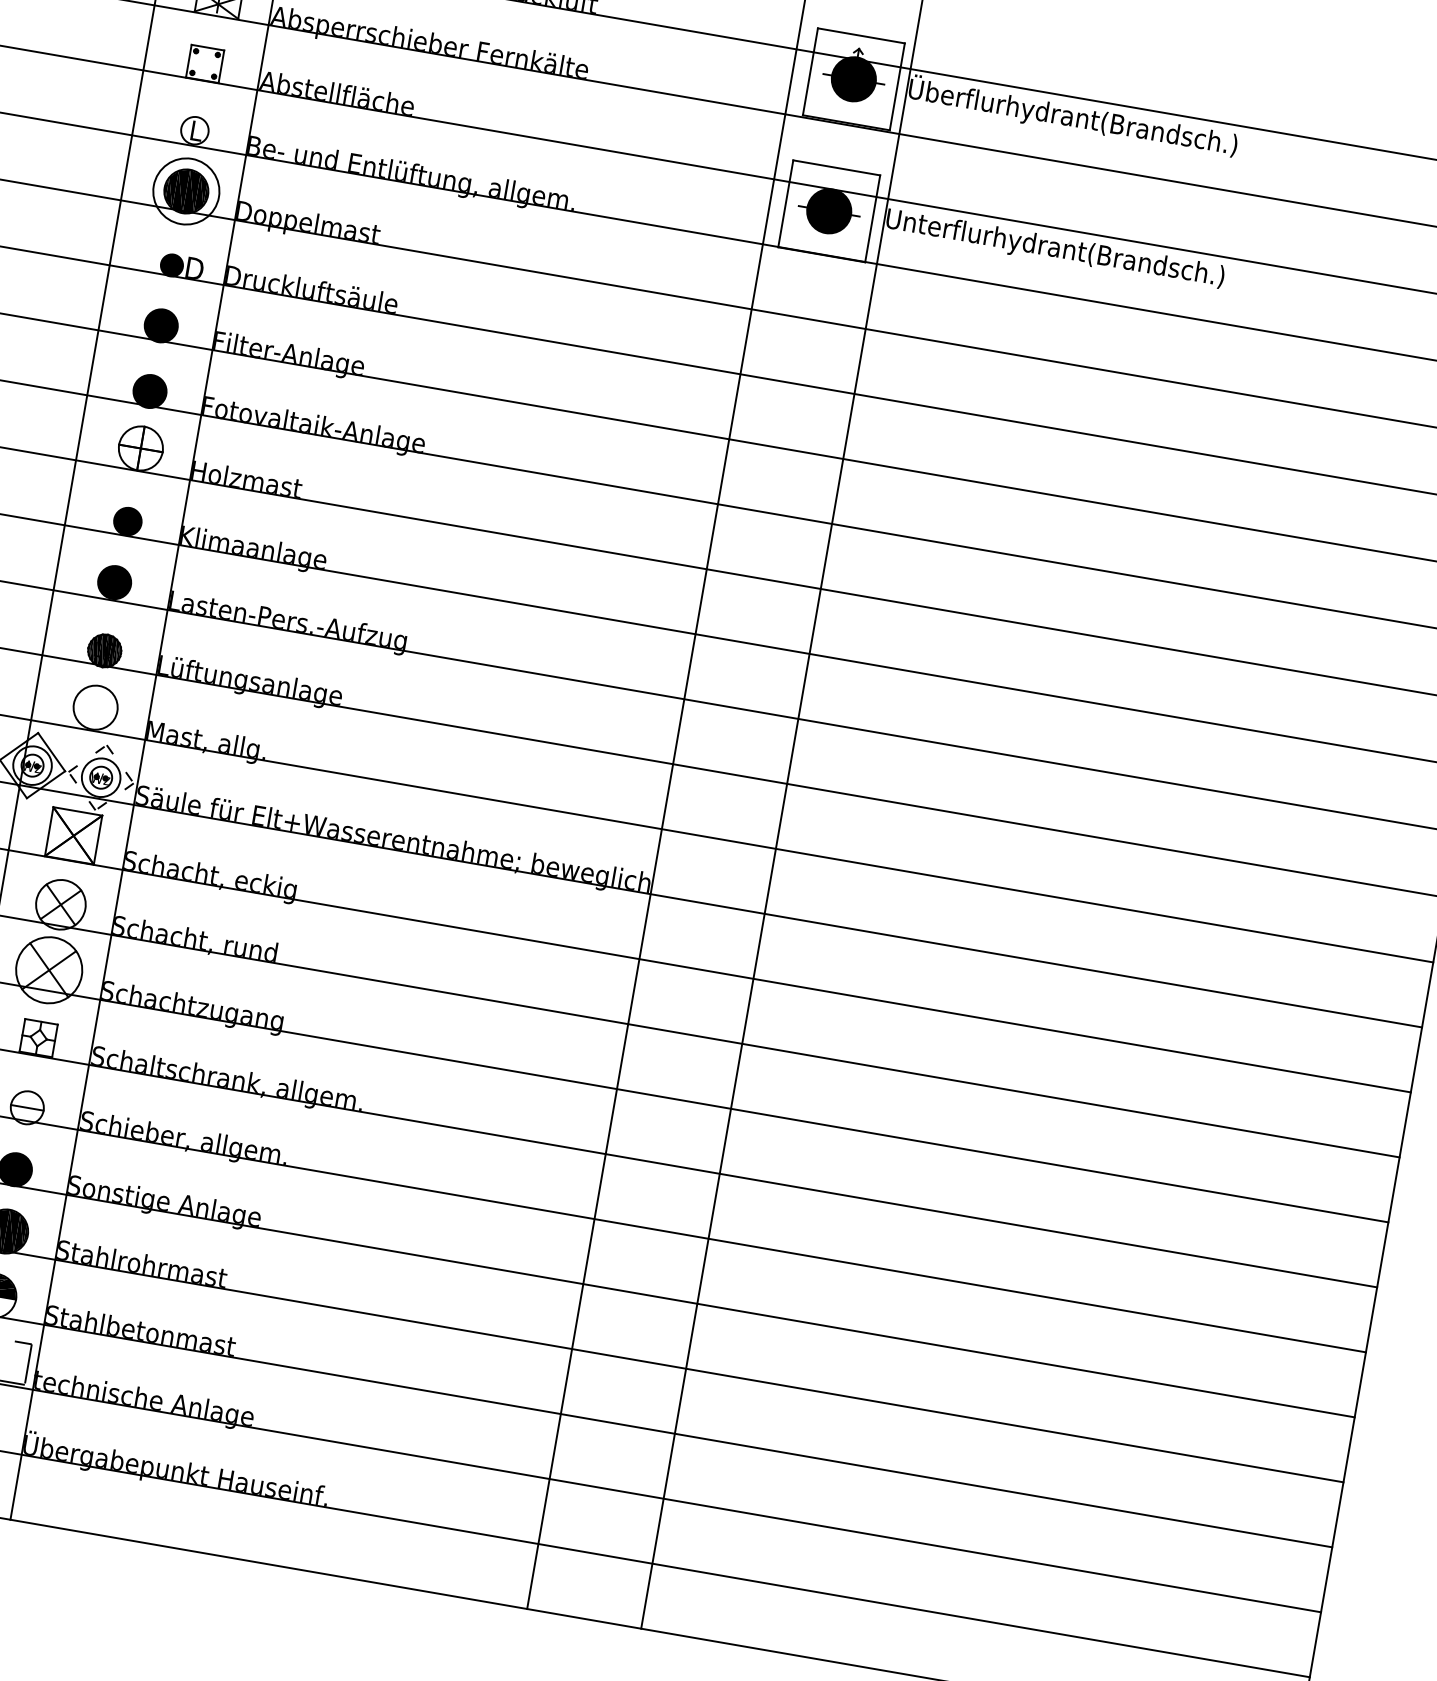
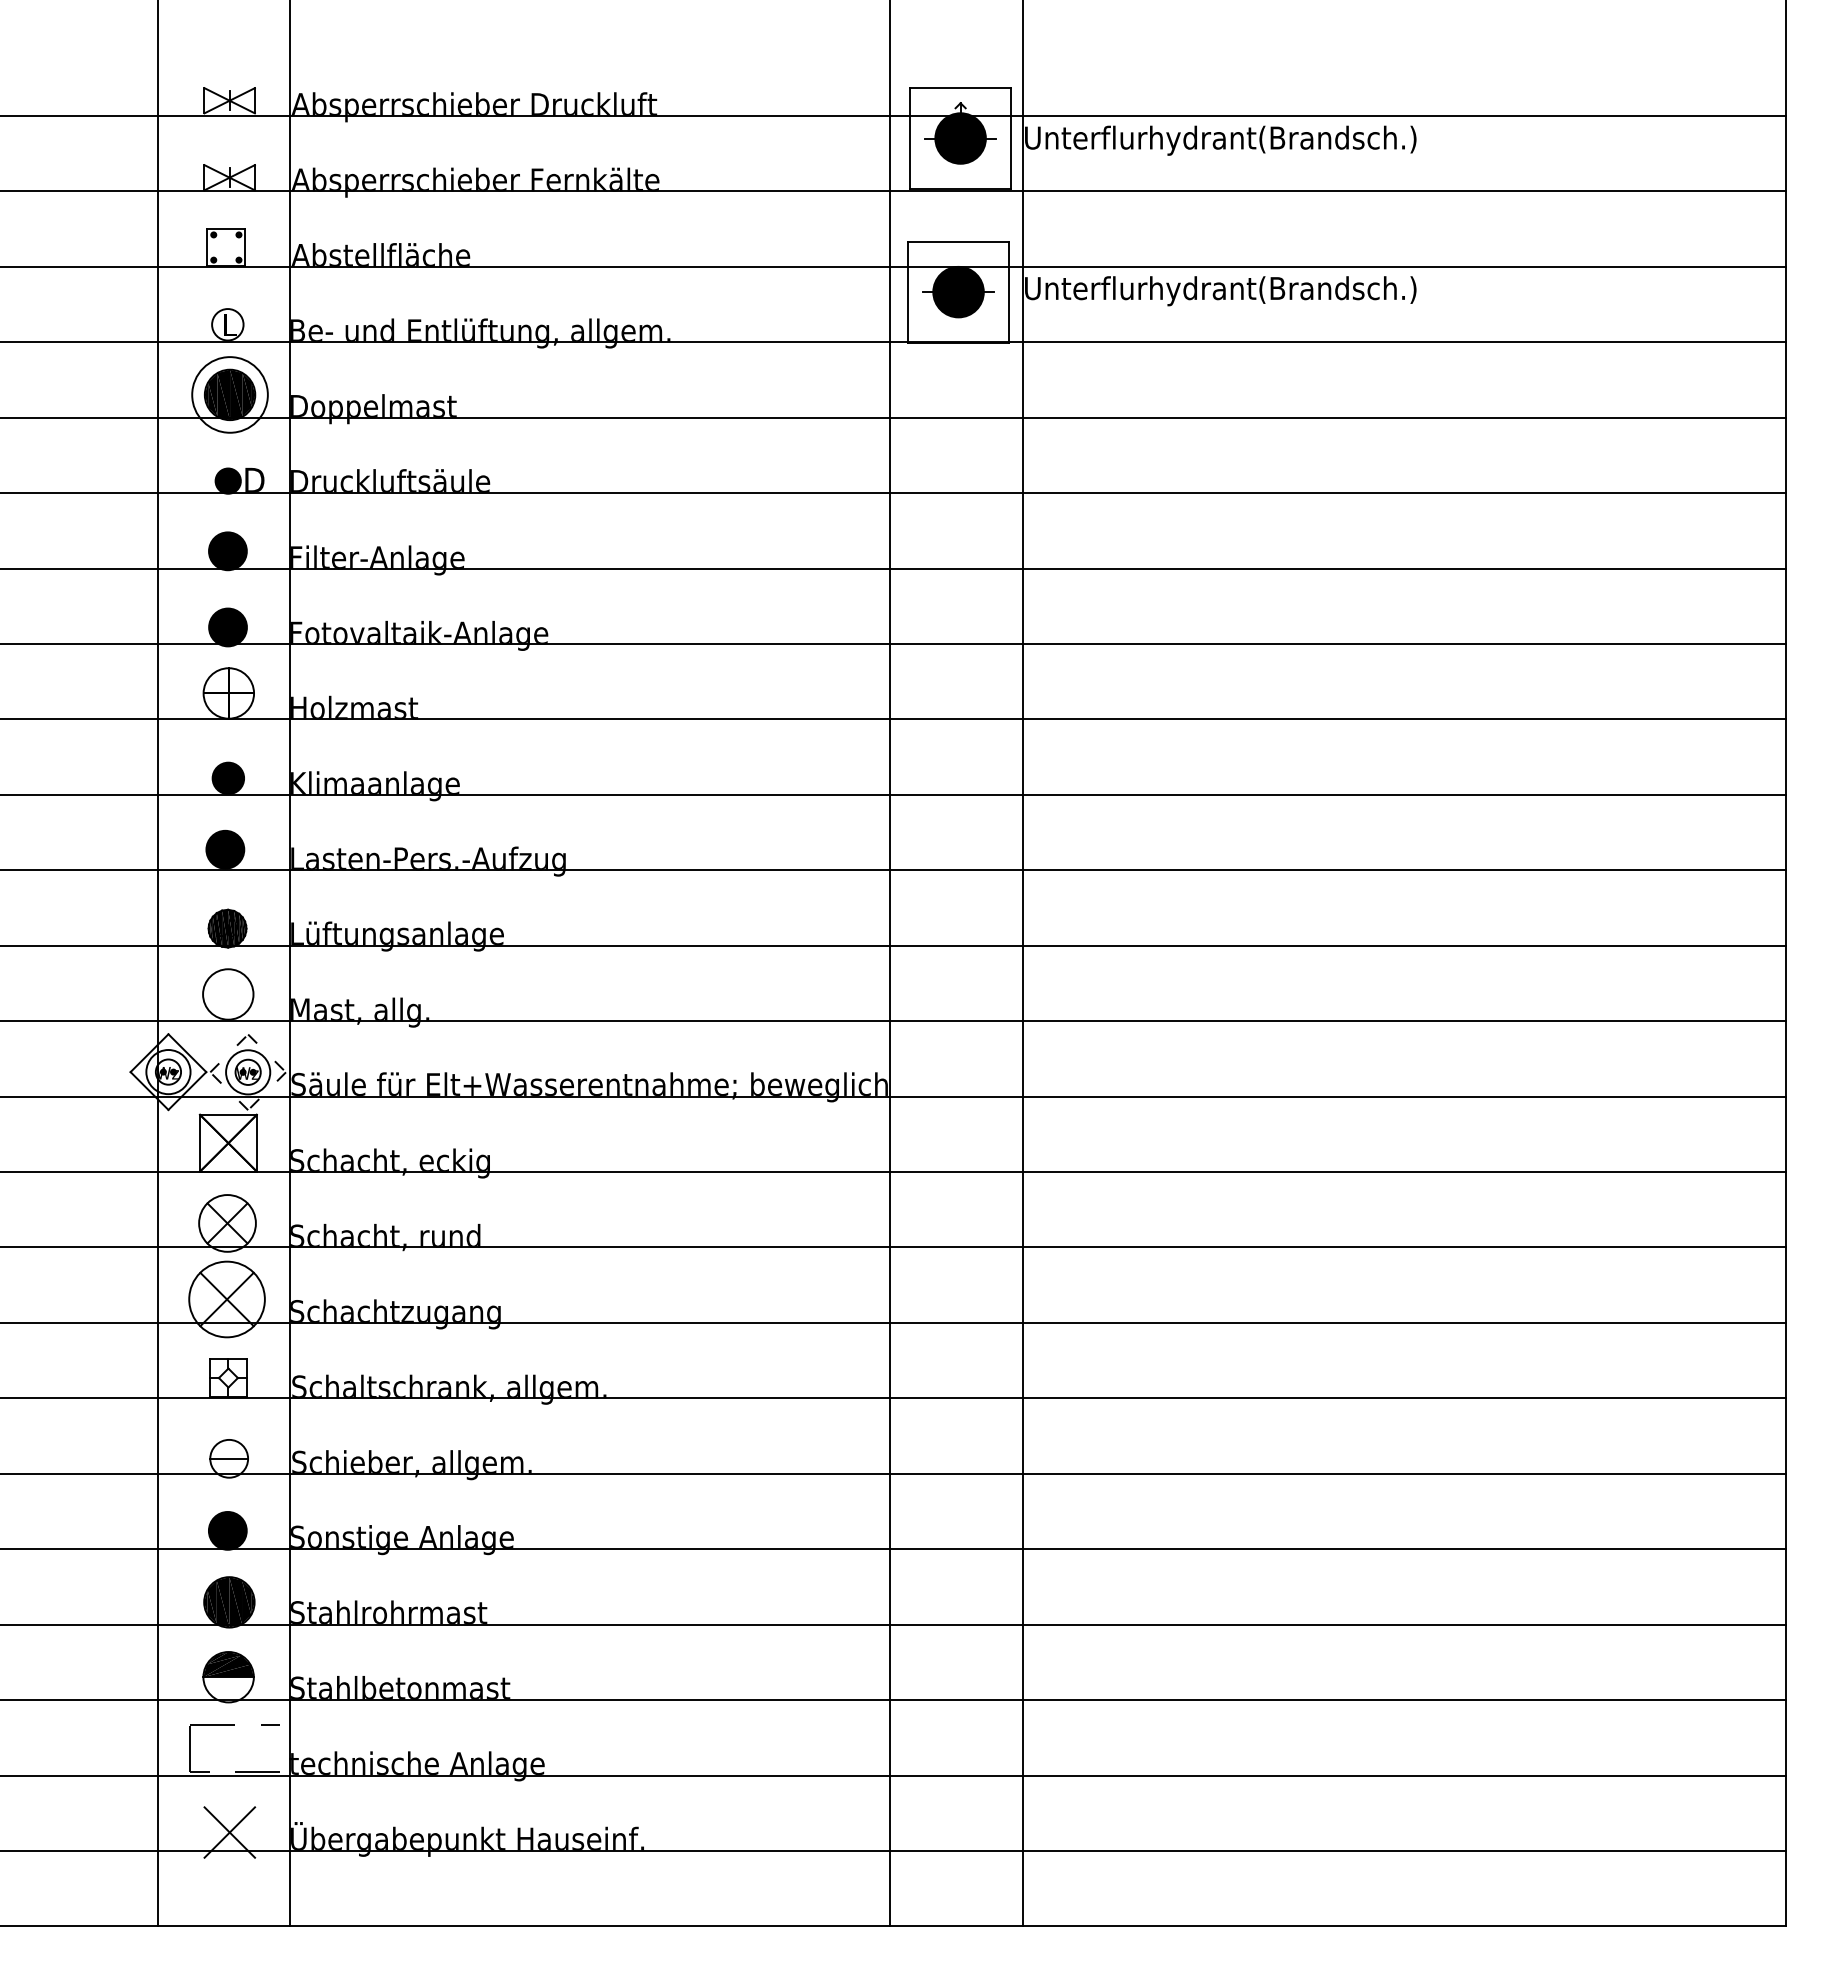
text: (1079, 118) -> (1222, 138), Überflurhydrant(Brandsch.) -> Unterflurhydrant(Brandsch.)
line: (28, 1364) -> (280, 1747), removed

